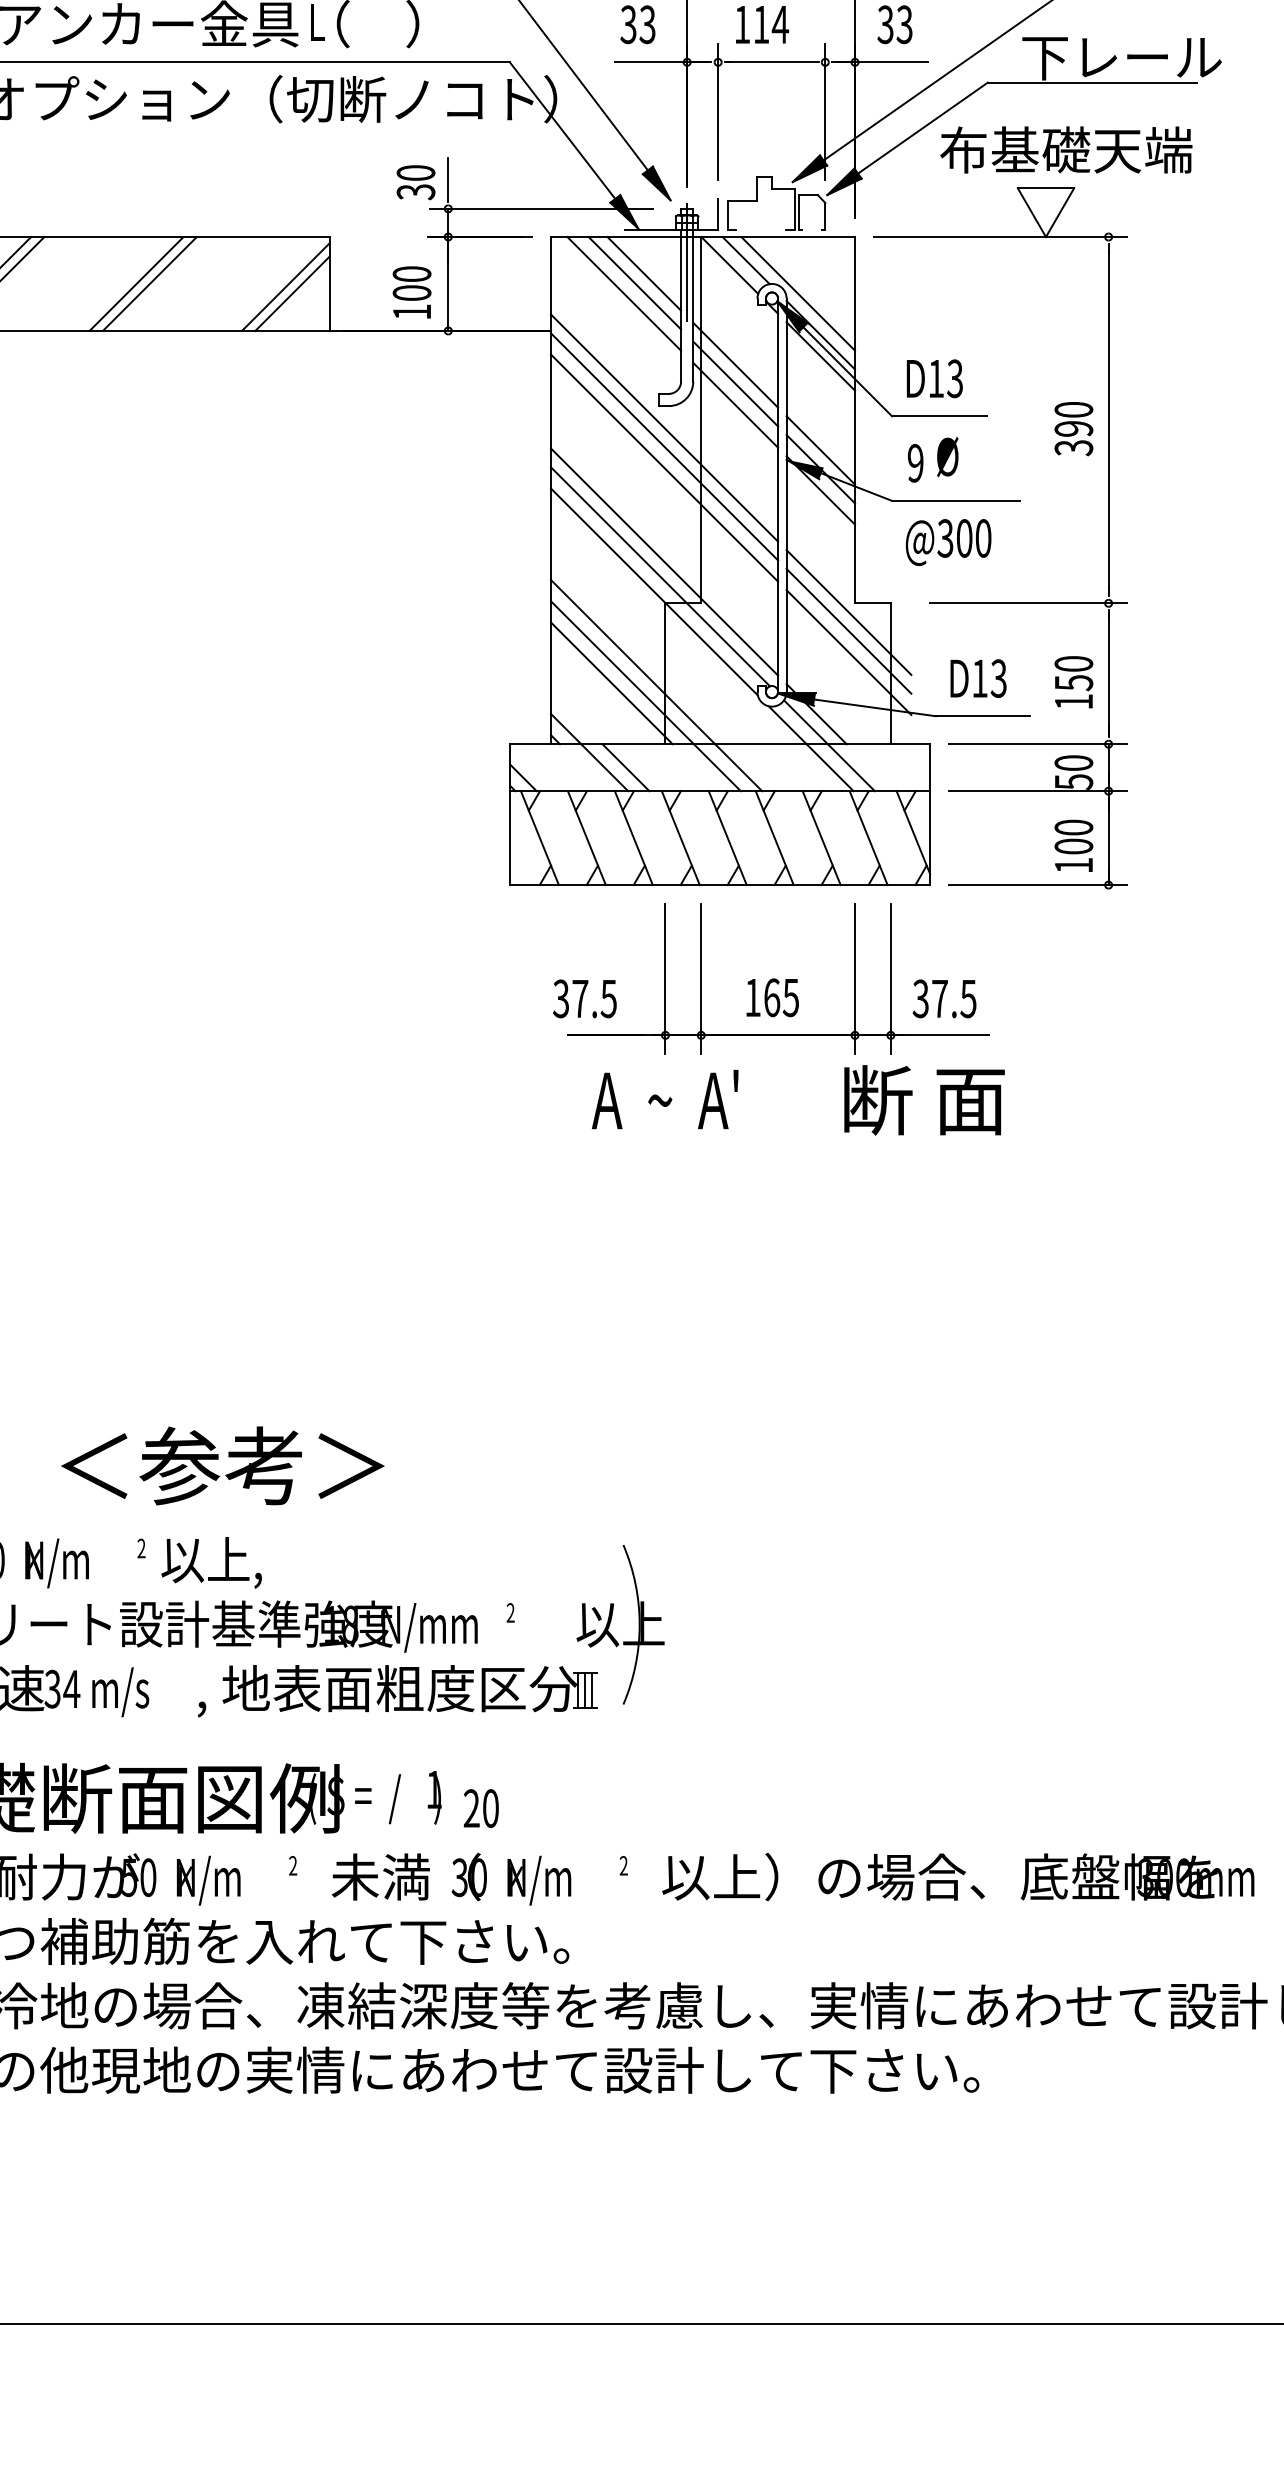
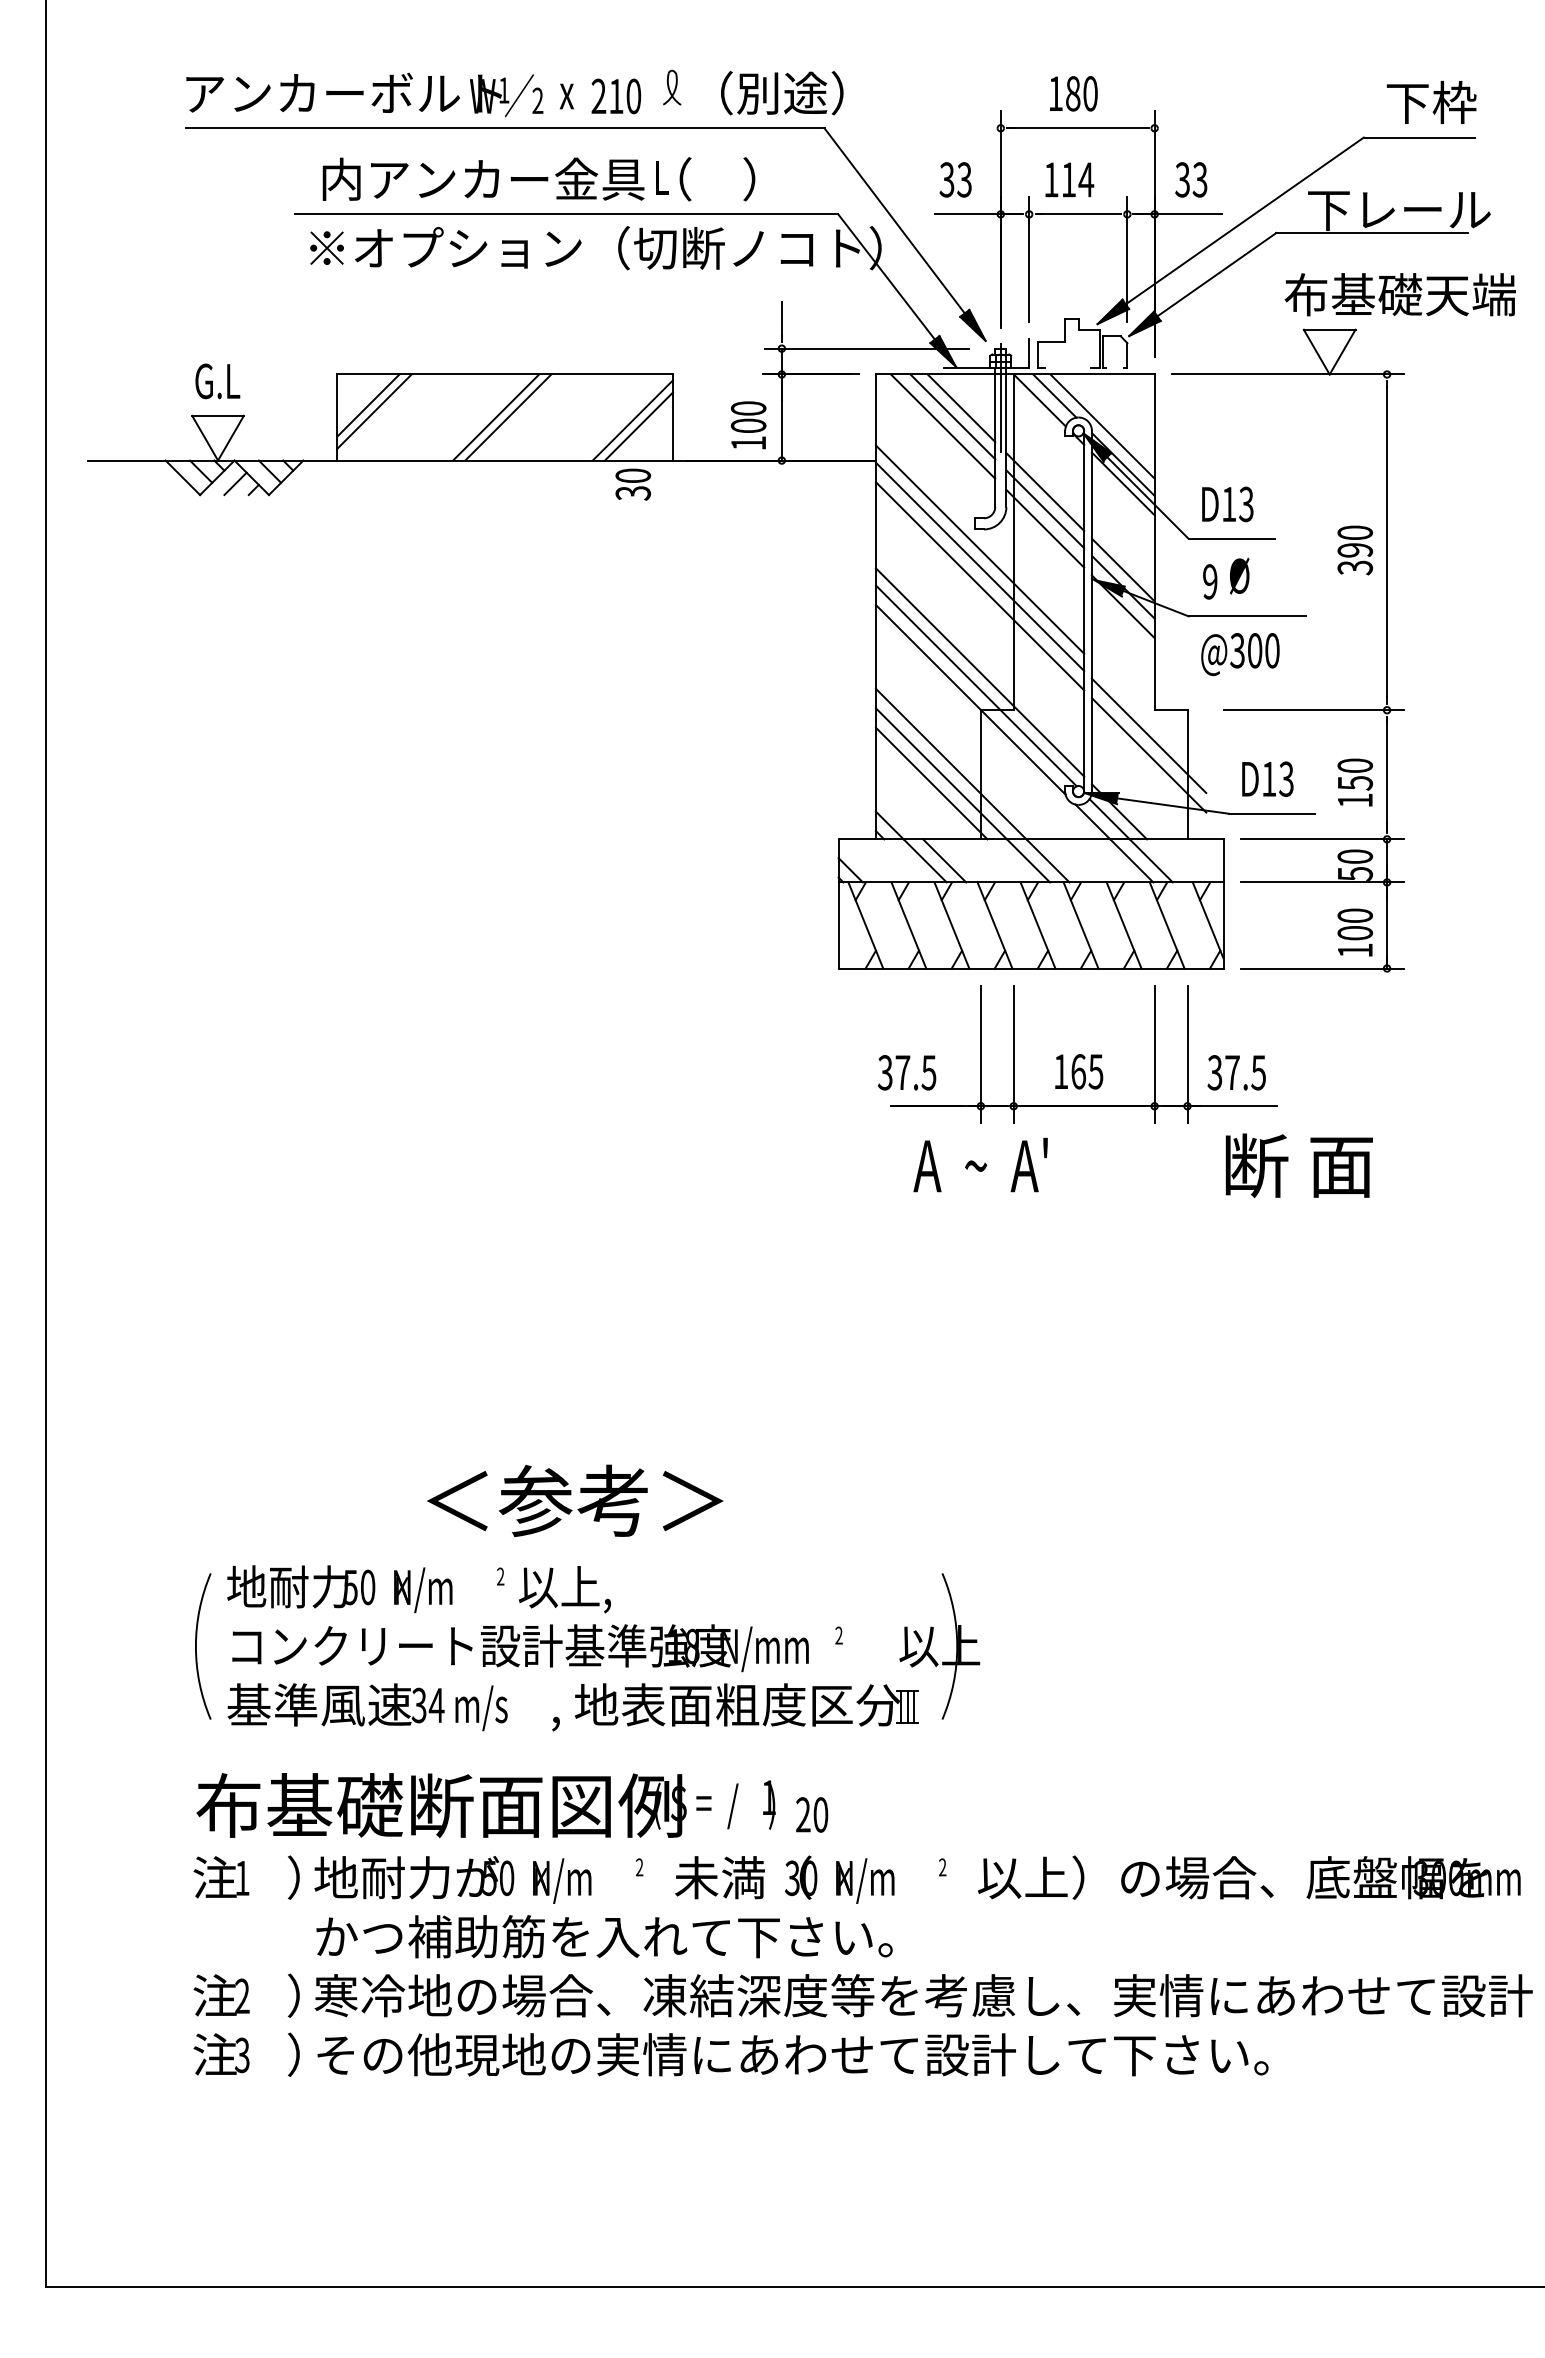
text: (1065, 149) -> (1399, 294), moved
text: (415, 182) -> (632, 484), moved
line: (848, 612) -> (1148, 718), removed
text: (923, 1100) -> (1298, 1165), moved

